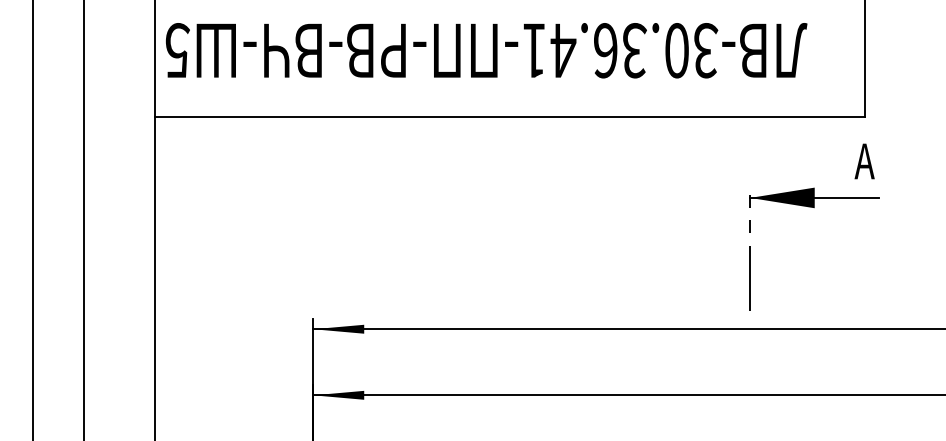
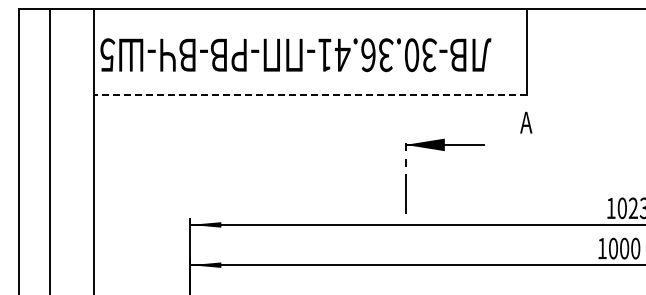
line: (510, 116) -> (310, 95), solid -> dashed
part: (814, 207) -> (444, 150), moved

